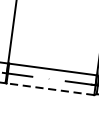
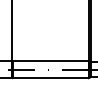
line: (50, 89) -> (50, 78), dashed -> solid

